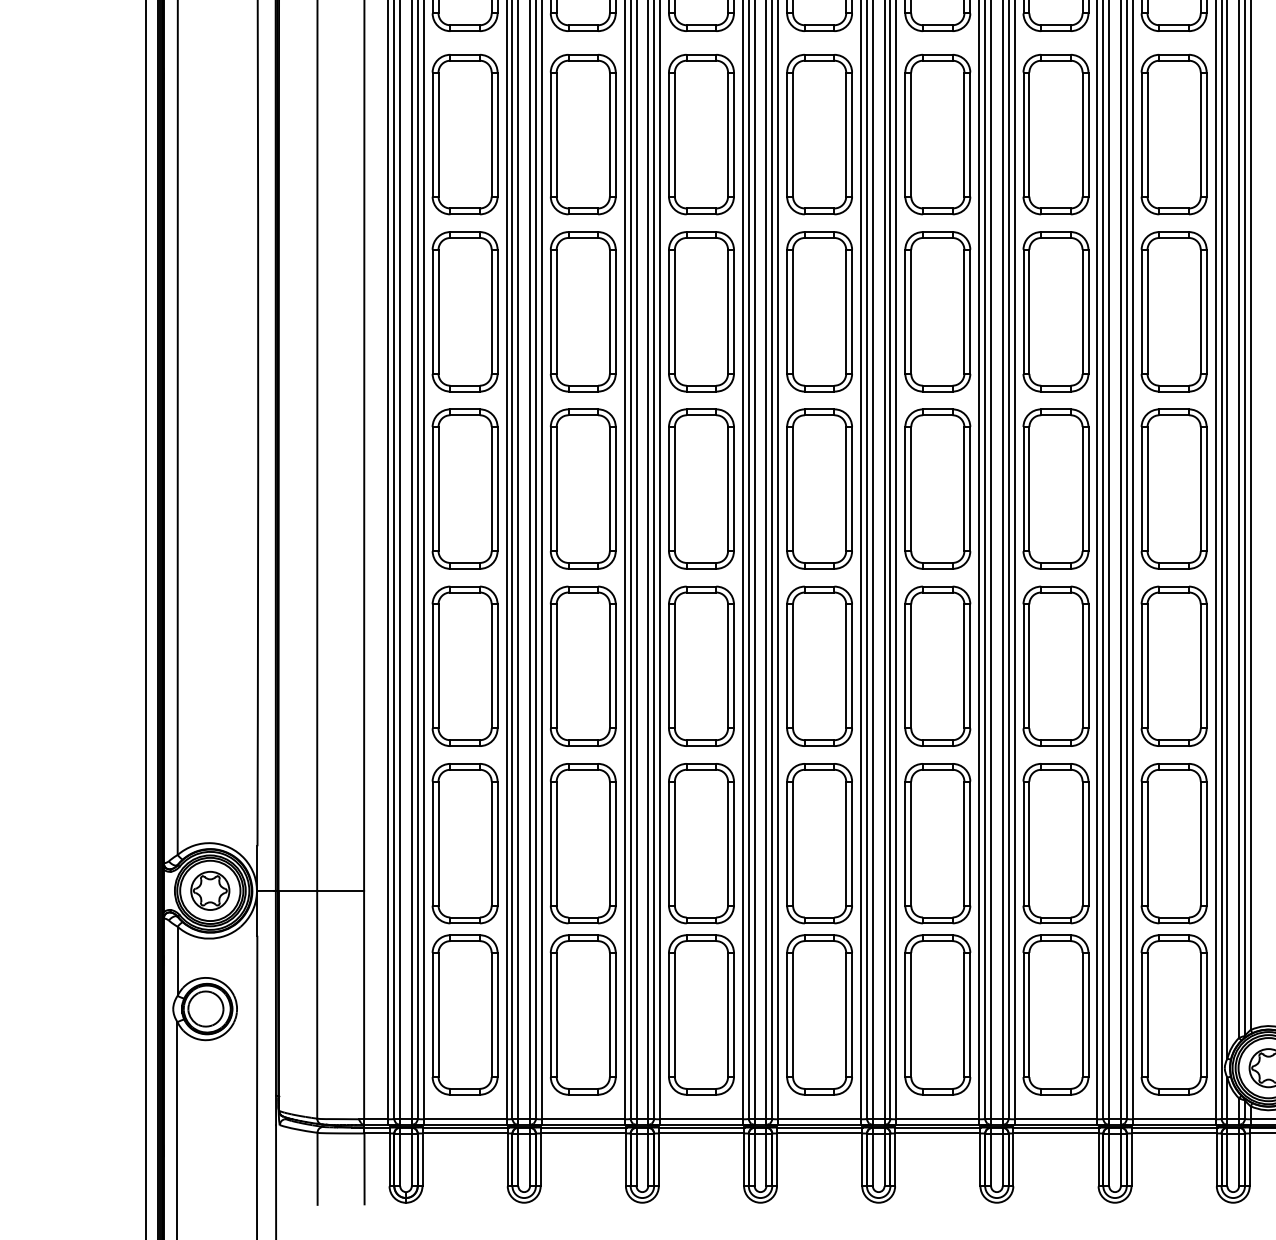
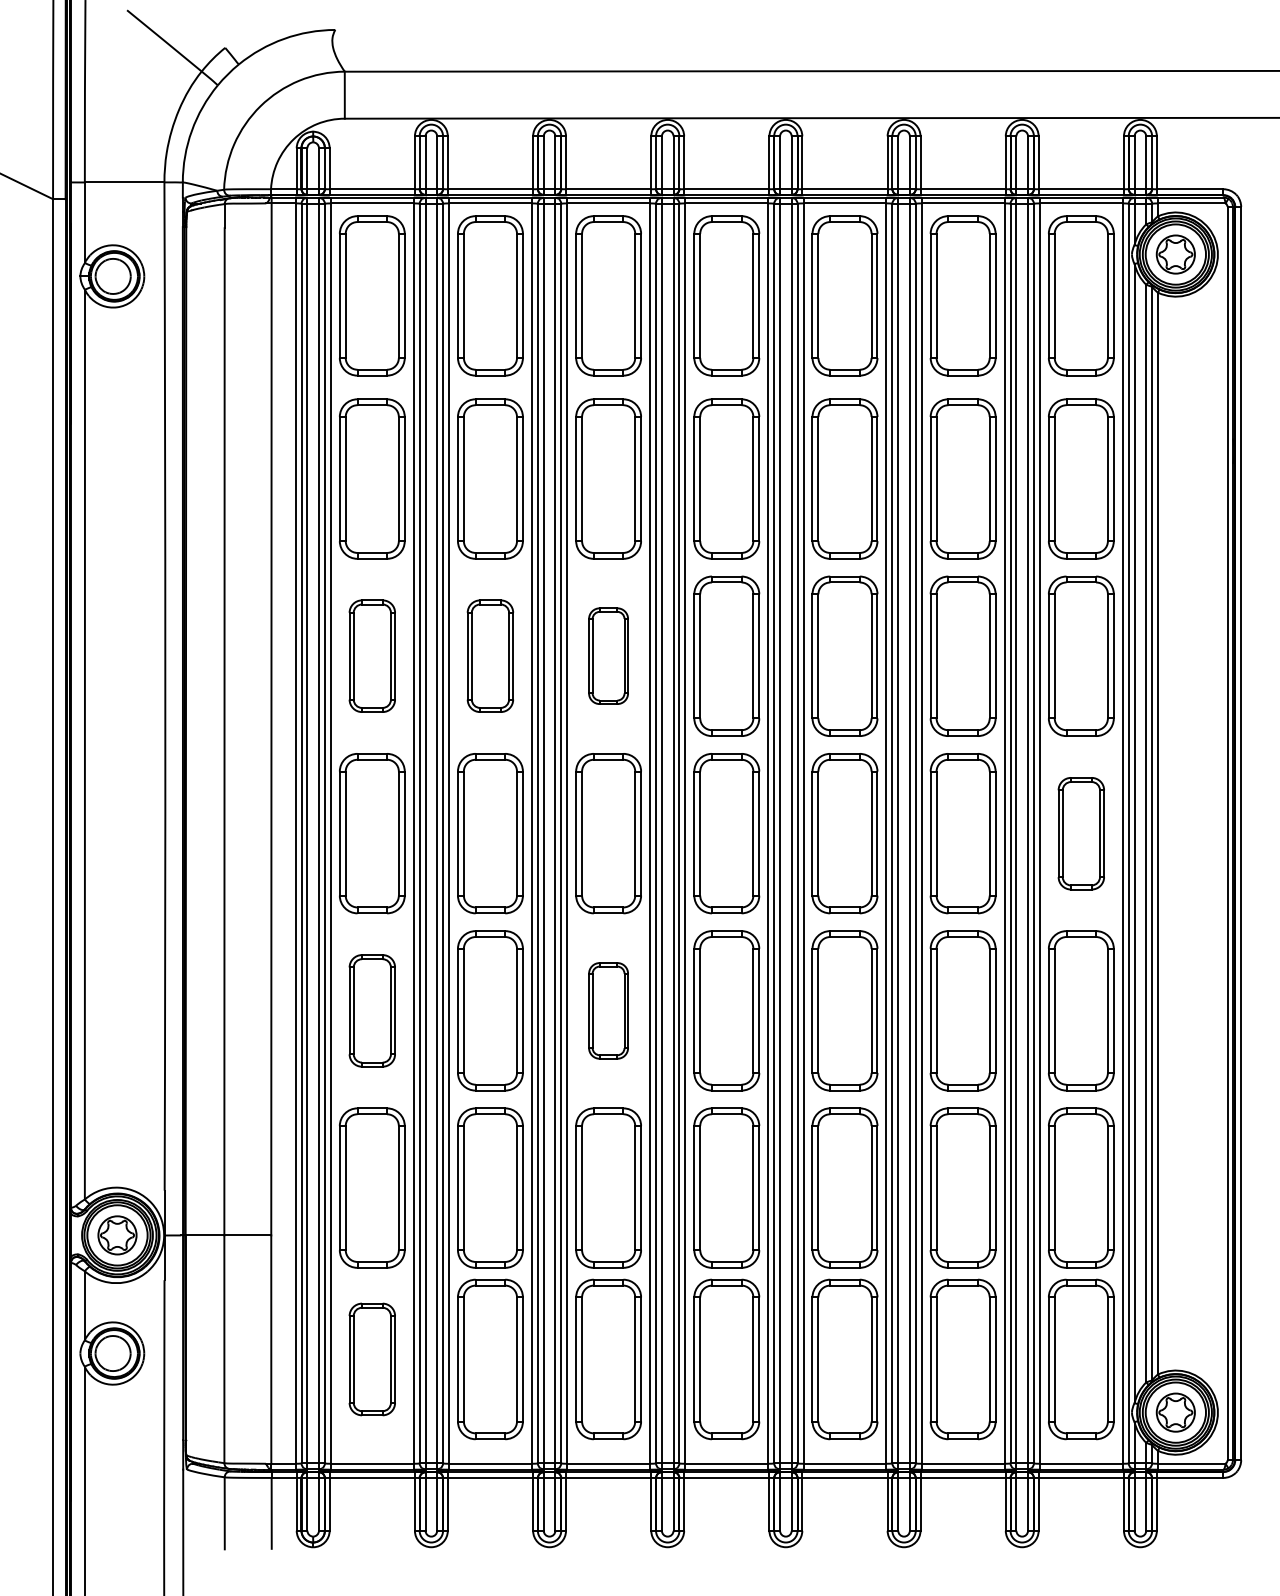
part: (465, 311) -> (372, 655), size x0.7
part: (583, 311) -> (490, 655), size x0.7
part: (701, 311) -> (608, 655), size x0.6
part: (1174, 489) -> (1081, 833), size x0.7
part: (465, 666) -> (372, 1010), size x0.7
part: (701, 666) -> (608, 1010), size x0.6
part: (465, 1015) -> (372, 1359), size x0.7

